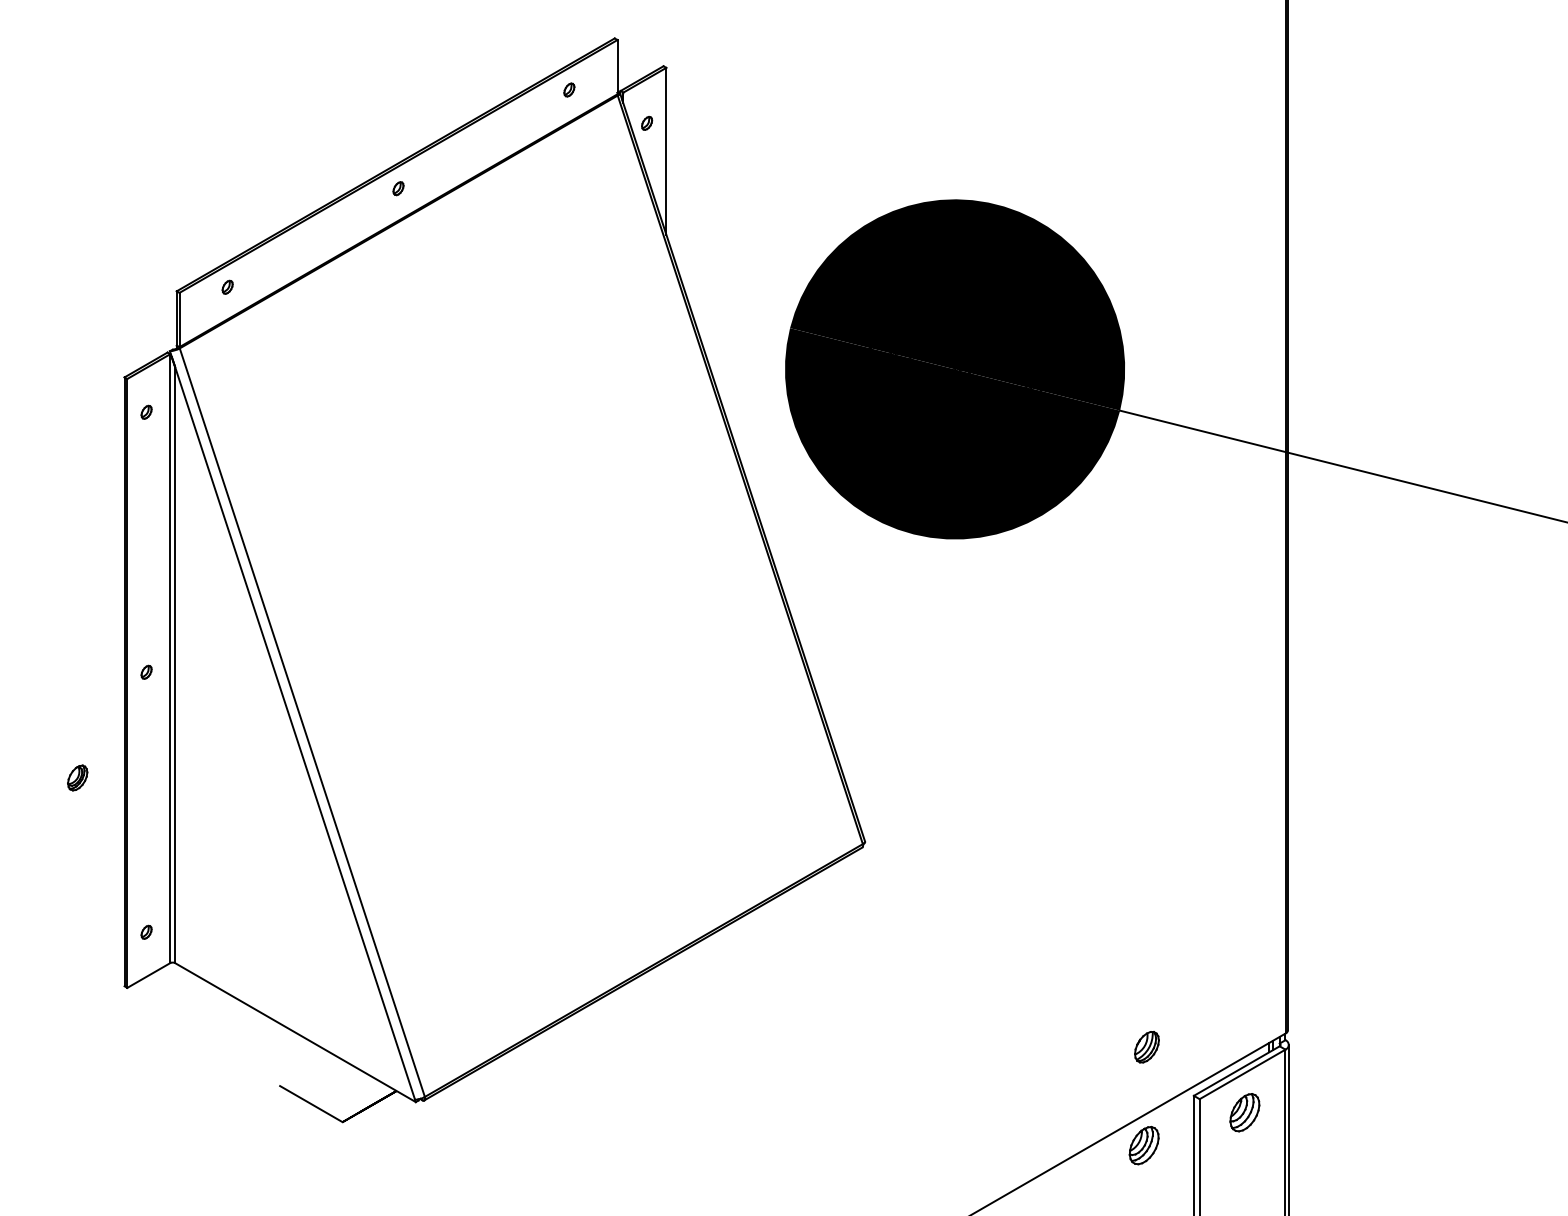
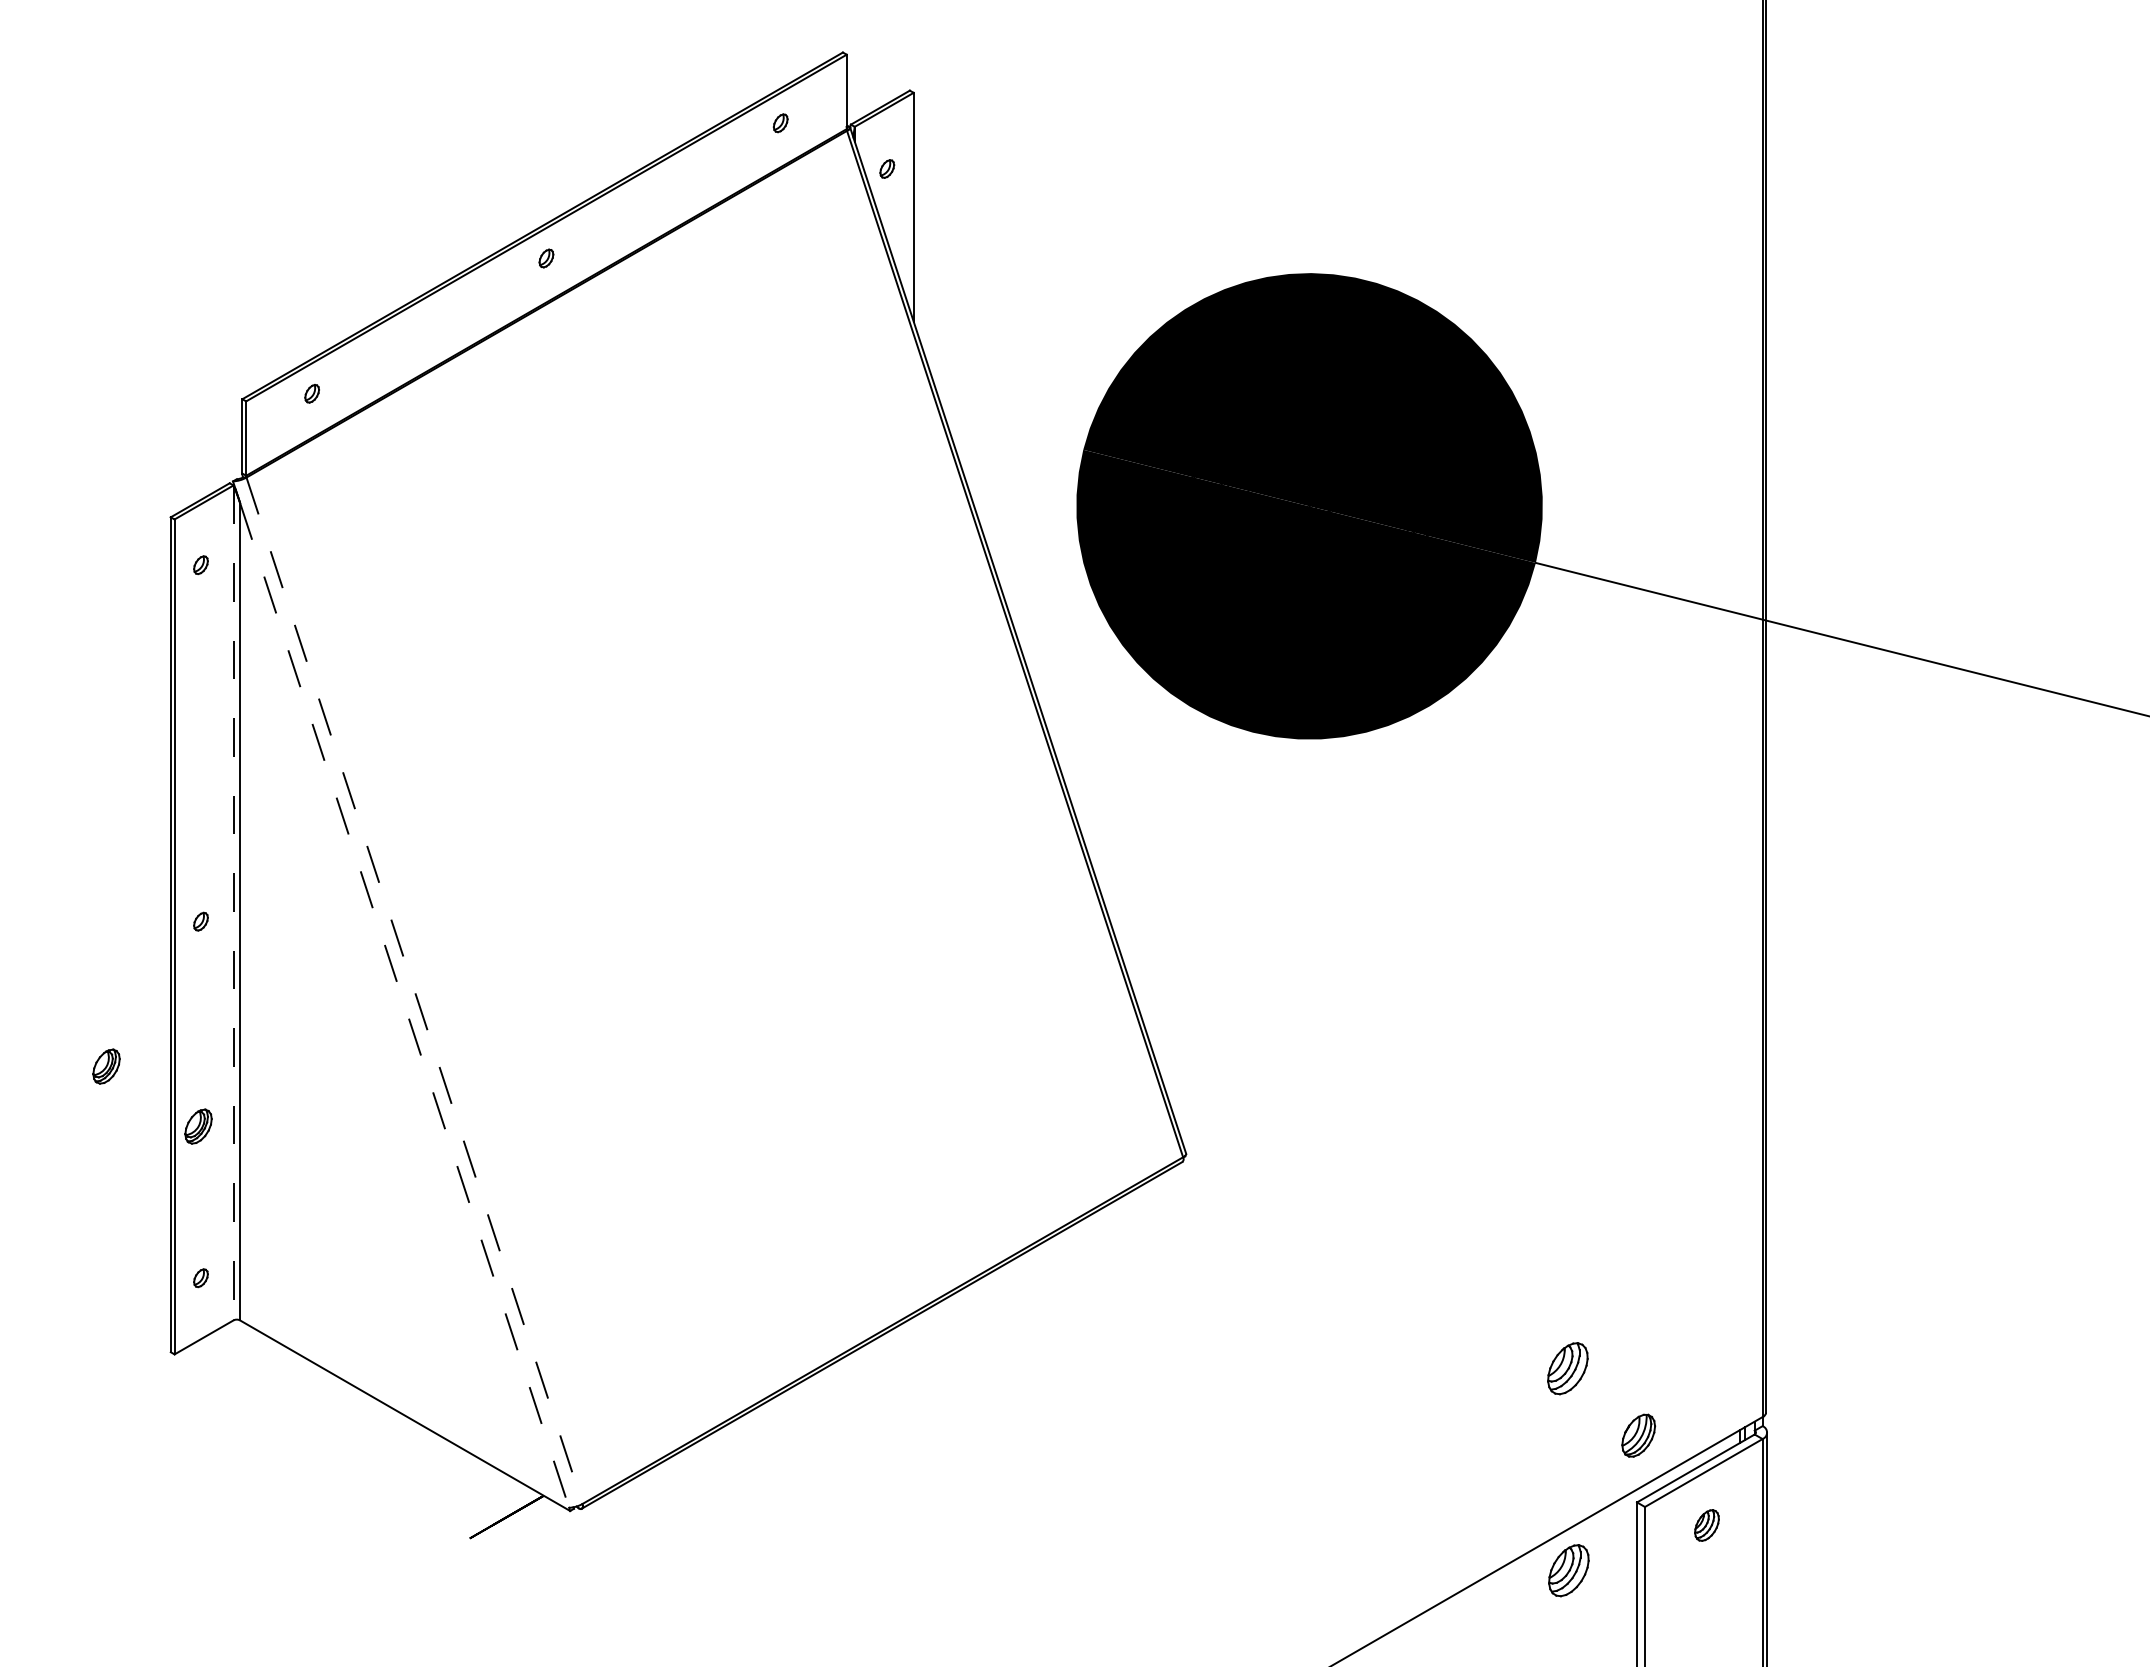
line: (170, 659) -> (233, 903), solid -> dashed
line: (302, 722) -> (414, 990), solid -> dashed
line: (295, 733) -> (404, 1005), solid -> dashed
part: (144, 821) -> (198, 1126), added
part: (1143, 998) -> (1567, 1368), added
part: (1146, 1047) -> (1638, 1435), moved
line: (311, 1103) -> (426, 1513), removed
part: (1244, 1112) -> (1706, 1525), size x0.6

